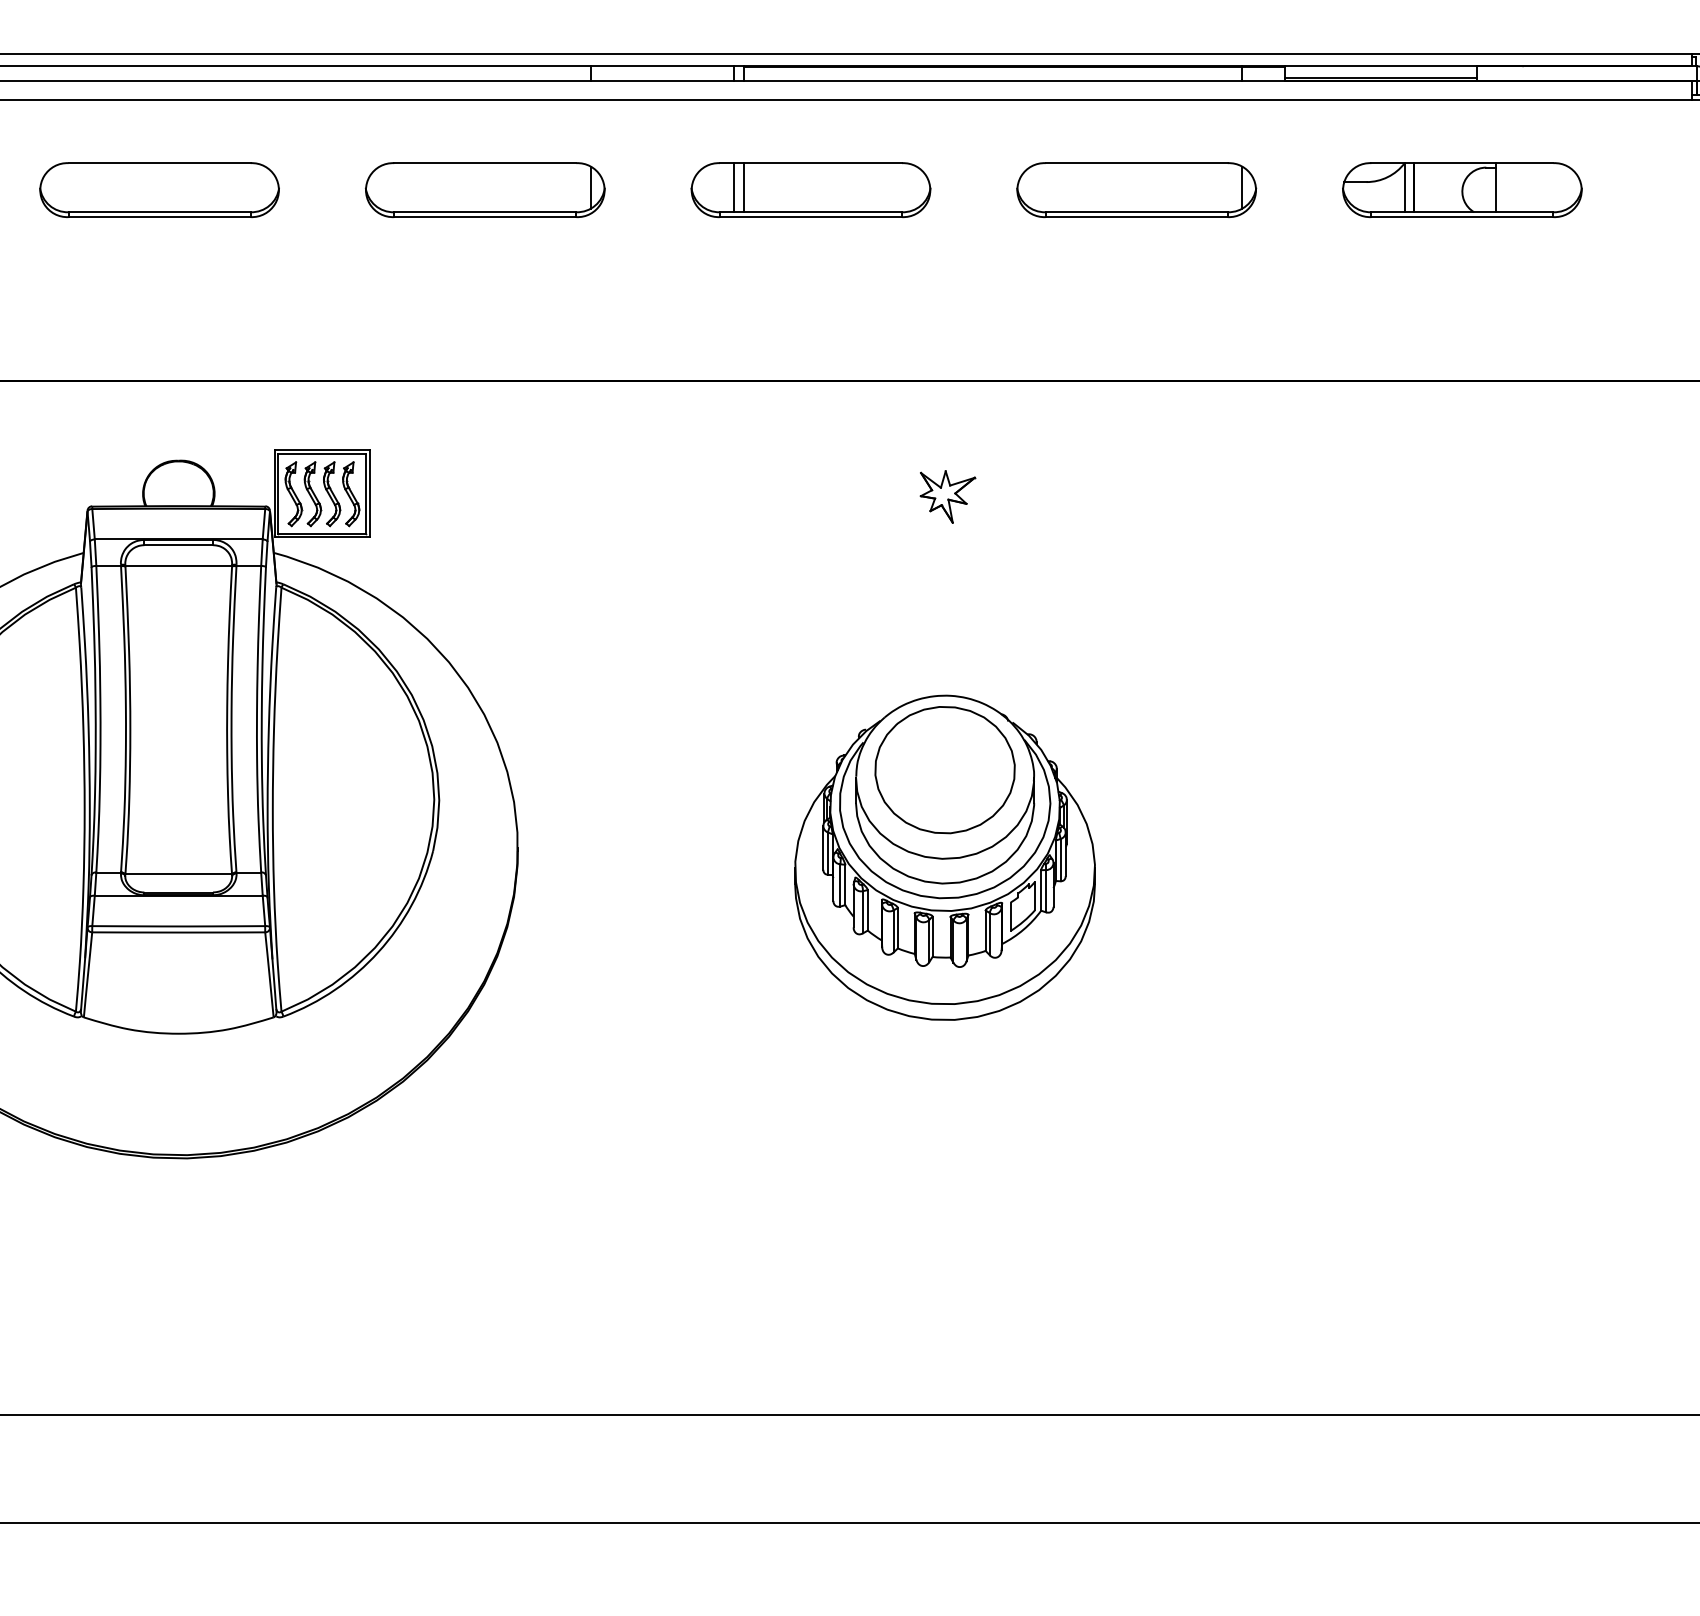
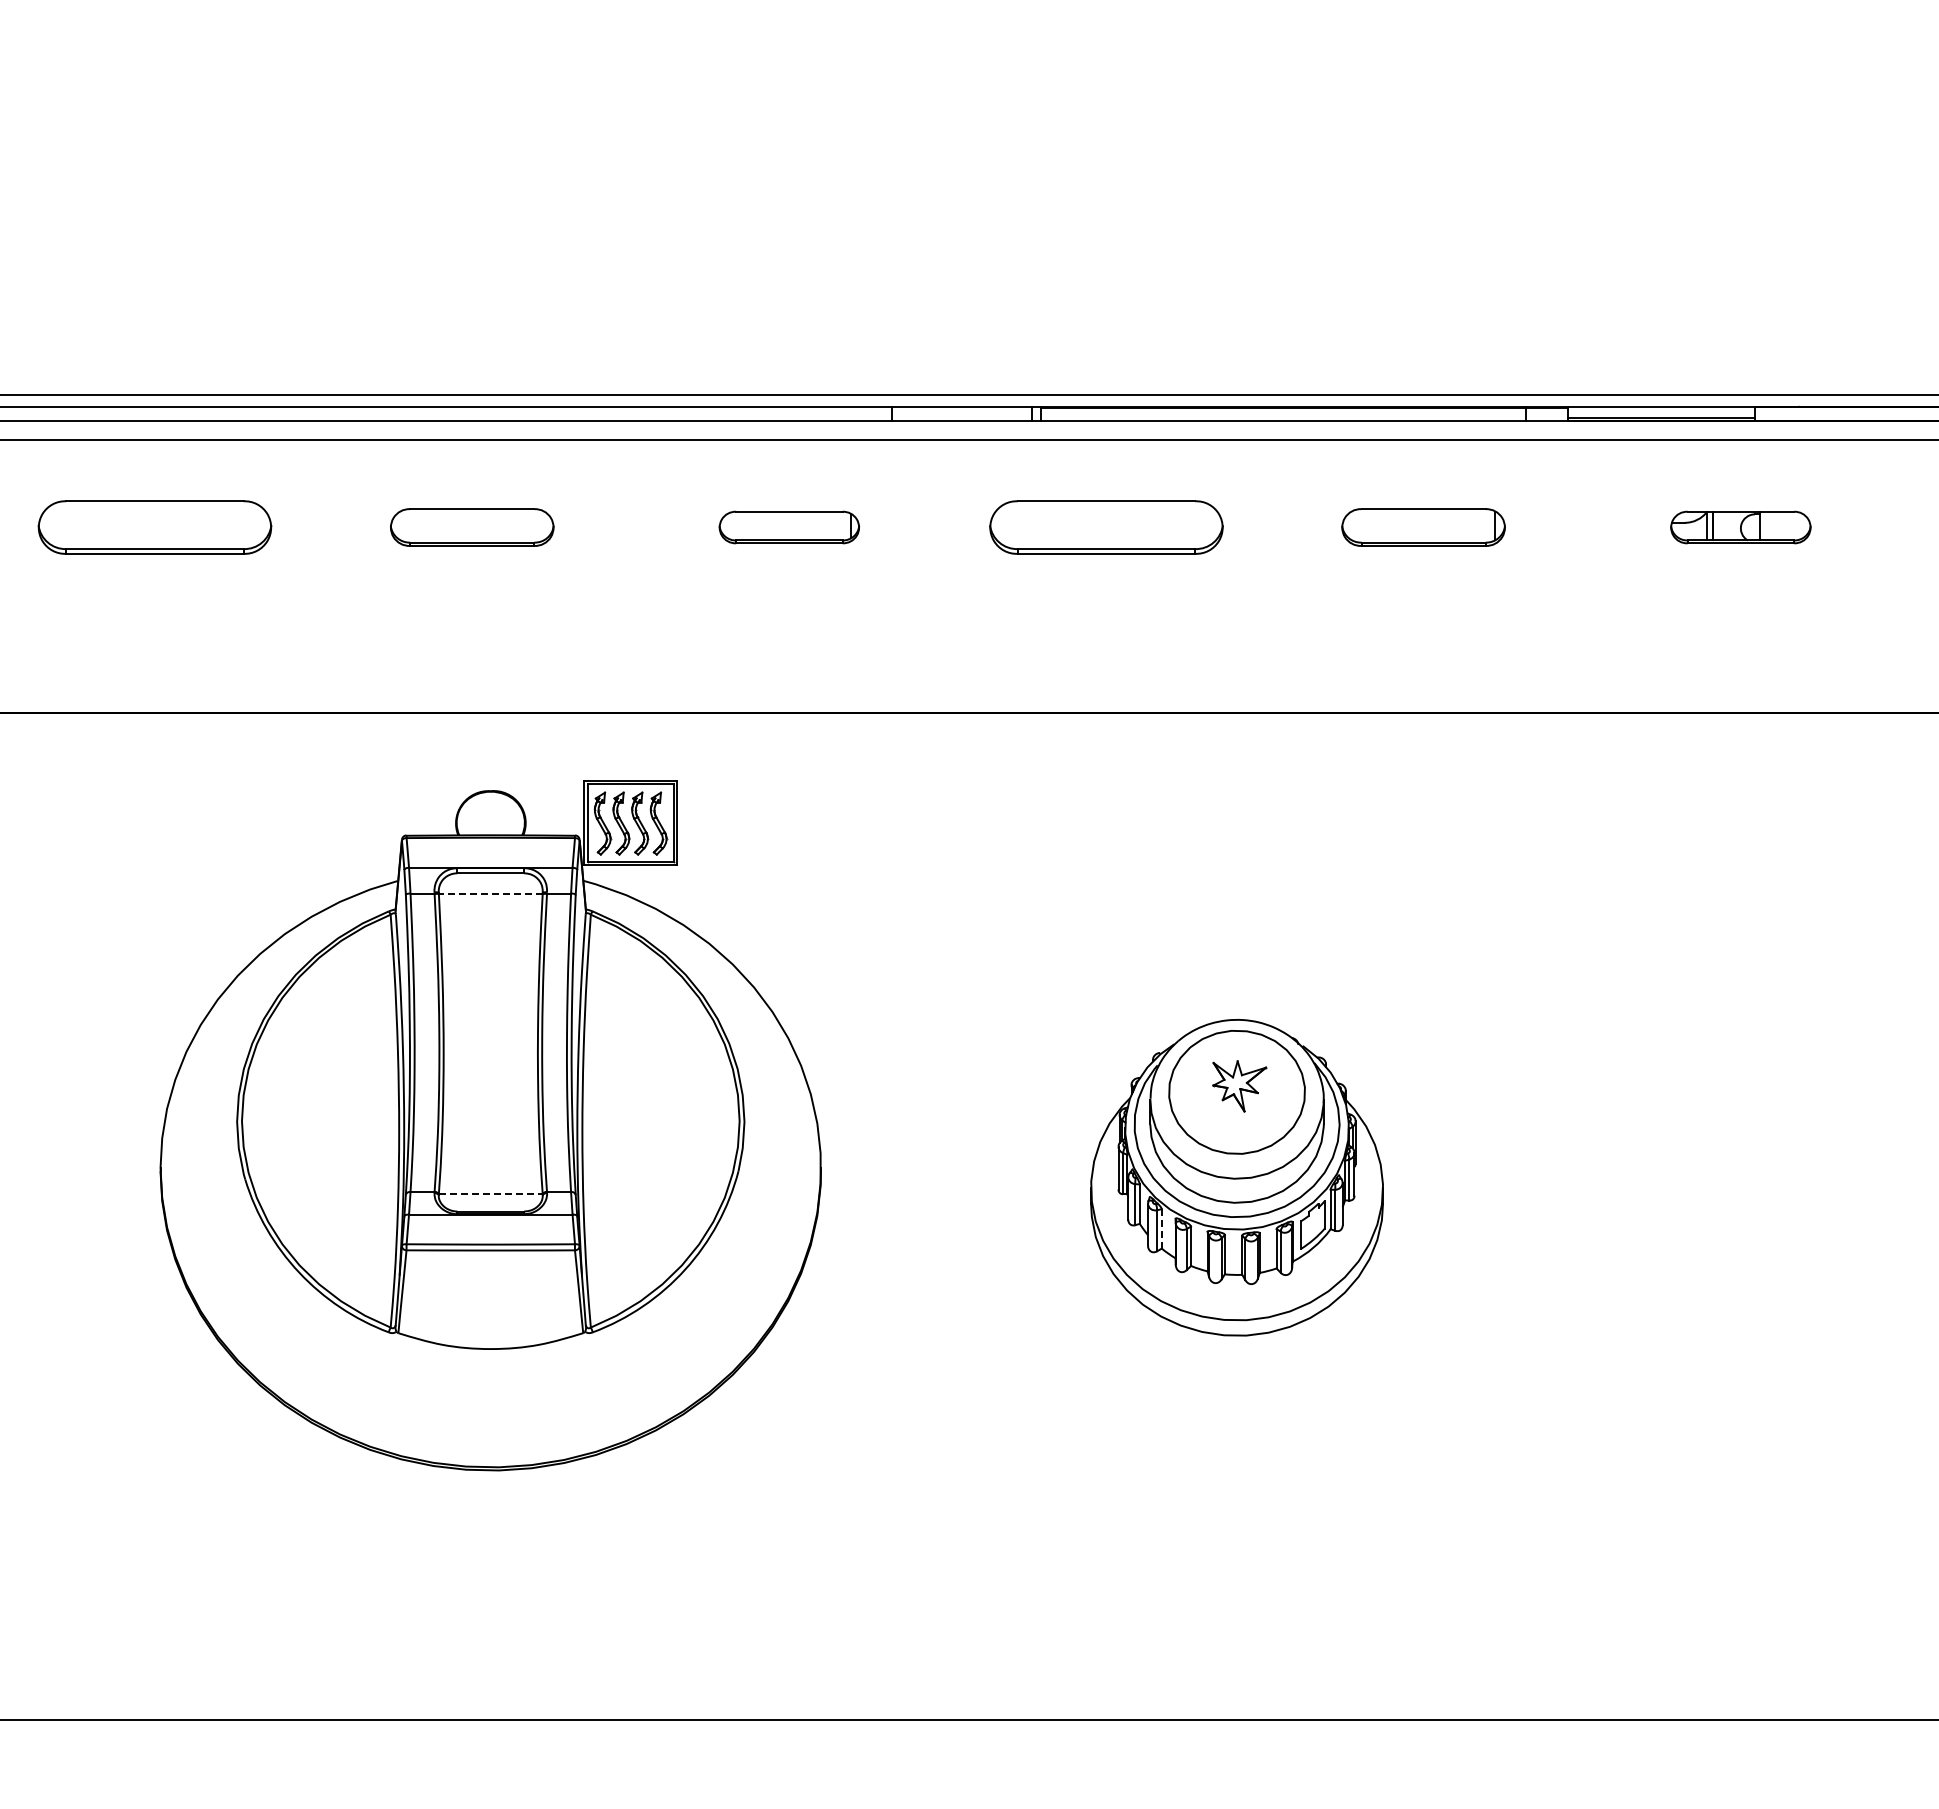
line: (734, 188) -> (1031, 525), removed
line: (744, 188) -> (1041, 525), removed
part: (159, 190) -> (472, 527), size x0.7
part: (485, 190) -> (789, 527), size x0.6
part: (1136, 190) -> (1423, 527), size x0.7
part: (1462, 190) -> (1740, 527), size x0.6
part: (947, 497) -> (1239, 1086), moved
line: (178, 565) -> (490, 893), solid -> dashed
line: (178, 873) -> (490, 1193), solid -> dashed
line: (867, 909) -> (1161, 1228), solid -> dashed

